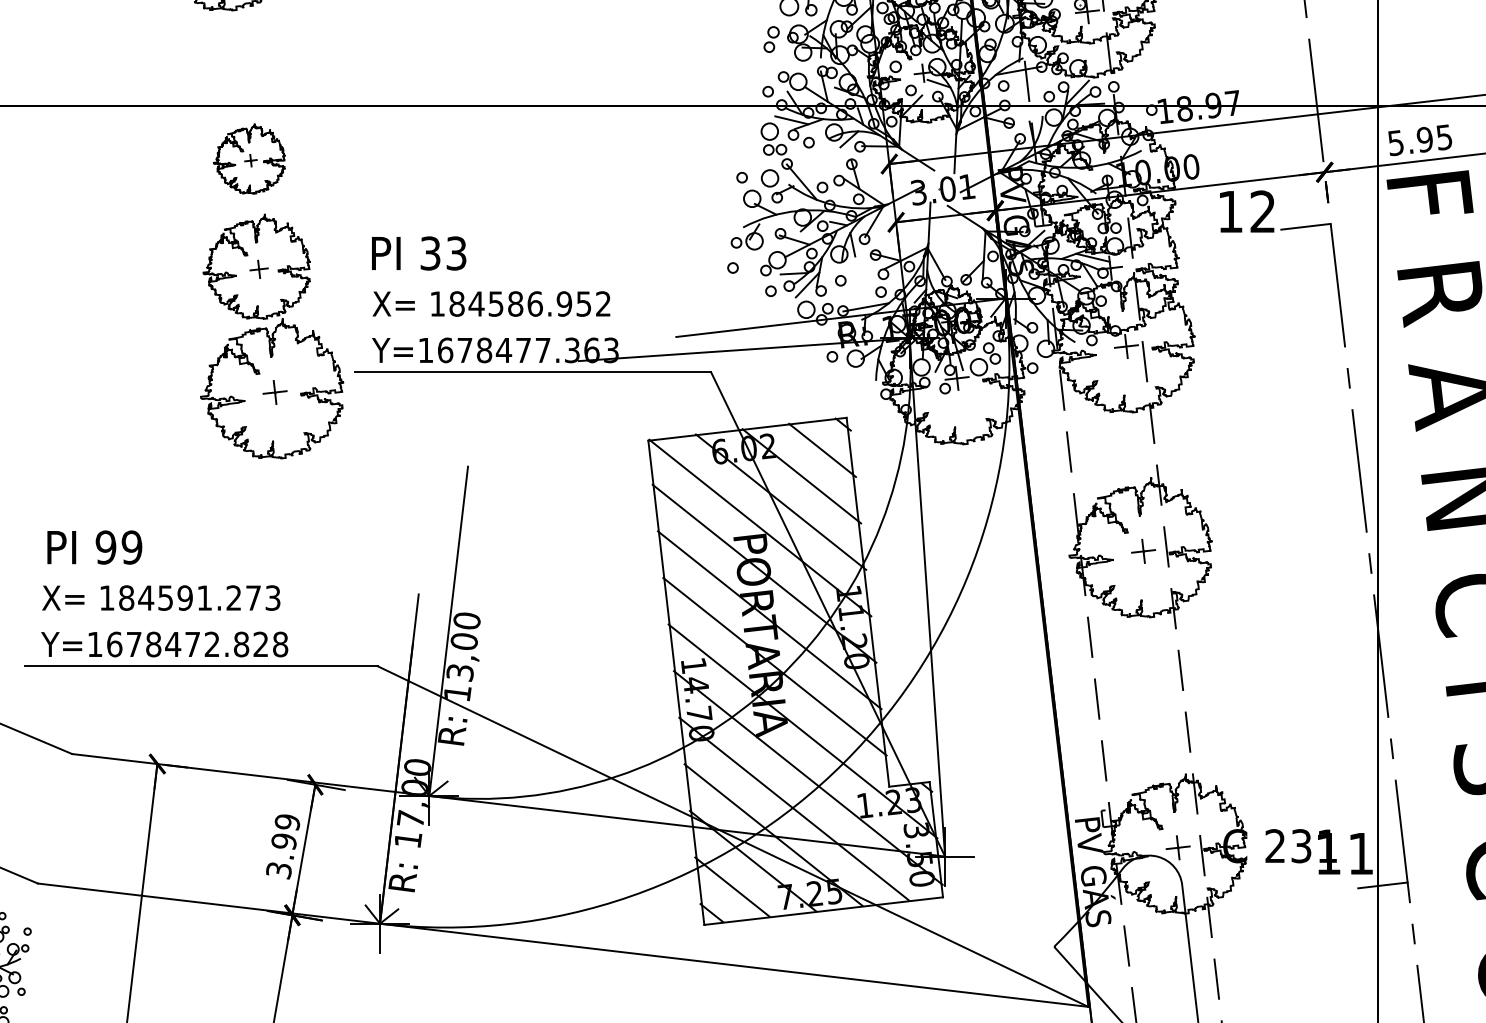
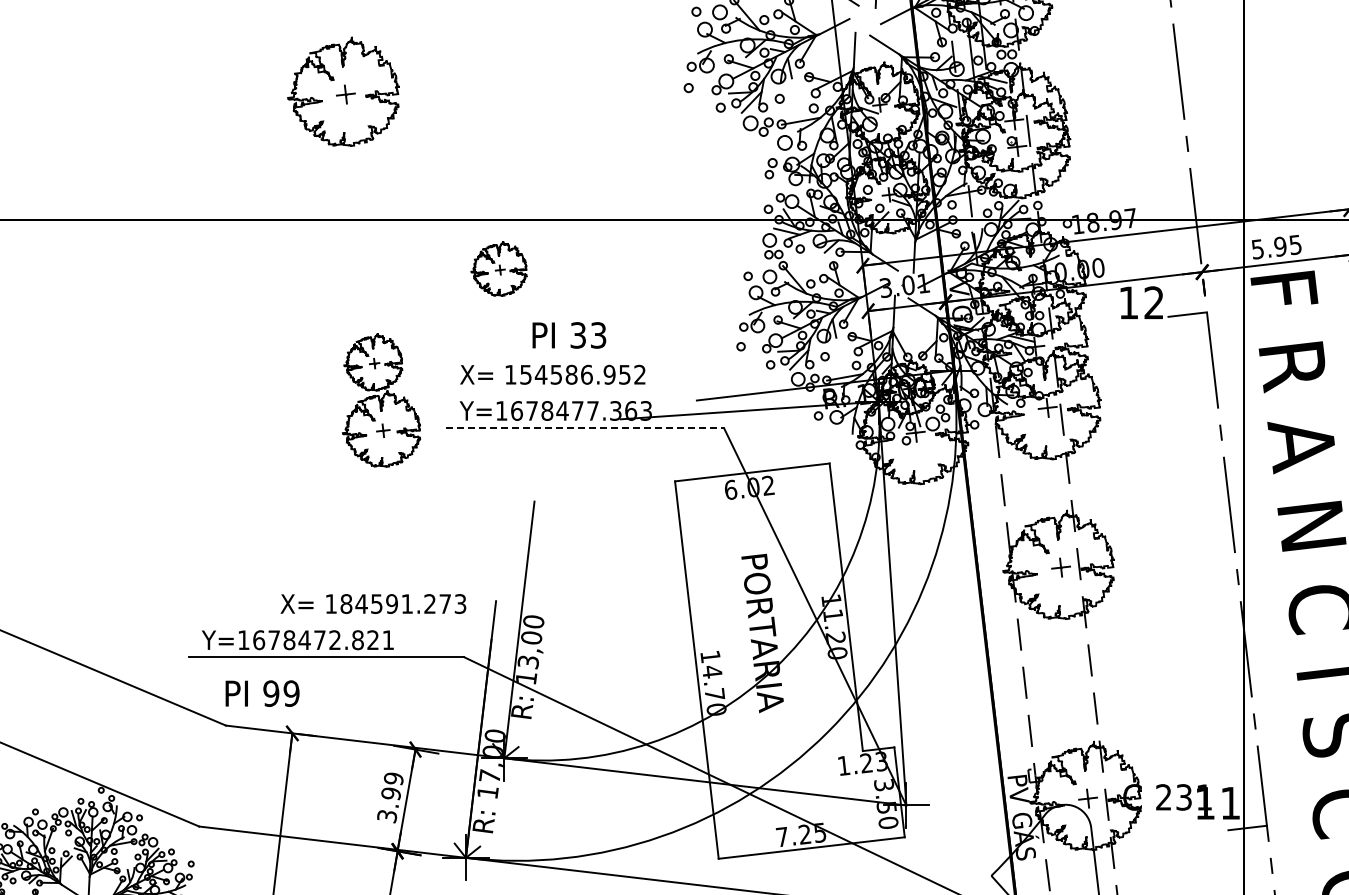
part: (248, 158) -> (498, 268), moved
text: (419, 253) -> (569, 335), moved
text: (456, 303) -> (525, 374), 184586.952 -> 154586.952
part: (271, 336) -> (381, 400), size x0.7
line: (533, 372) -> (585, 428), solid -> dashed
text: (94, 547) -> (262, 693), moved
text: (161, 597) -> (373, 603), moved
text: (280, 644) -> (388, 640), Y=1678472.828 -> Y=1678472.821
hatch: (796, 669) -> (790, 659), removed

